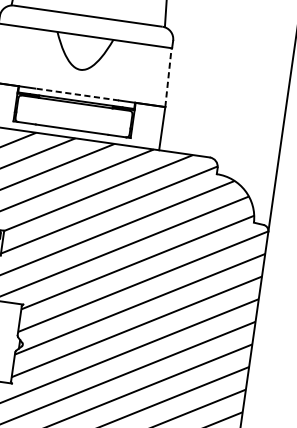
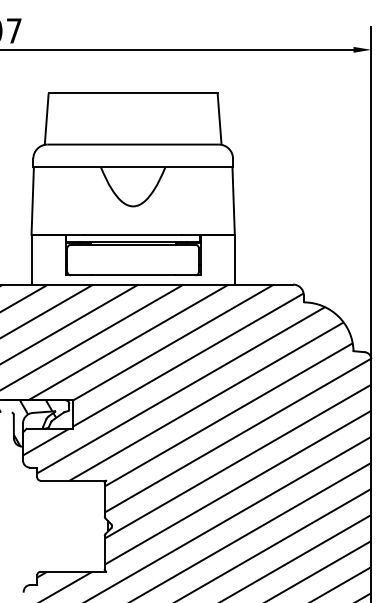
line: (168, 77) -> (233, 201), dashed -> solid
line: (76, 94) -> (132, 234), dashed -> solid

